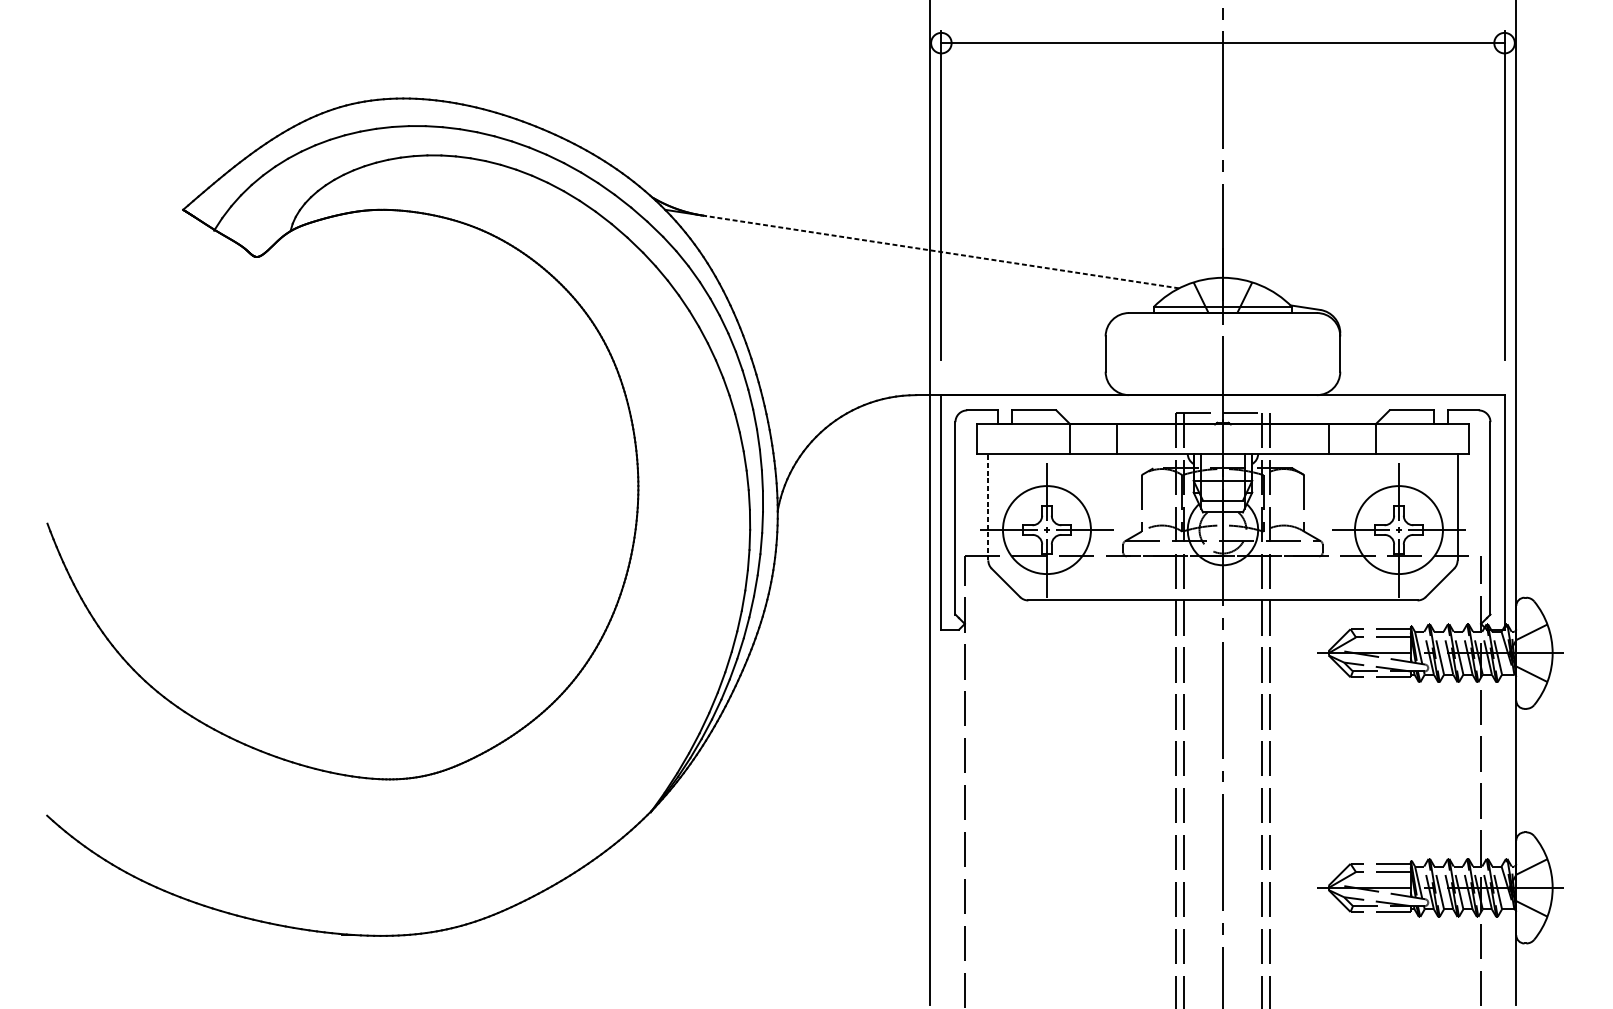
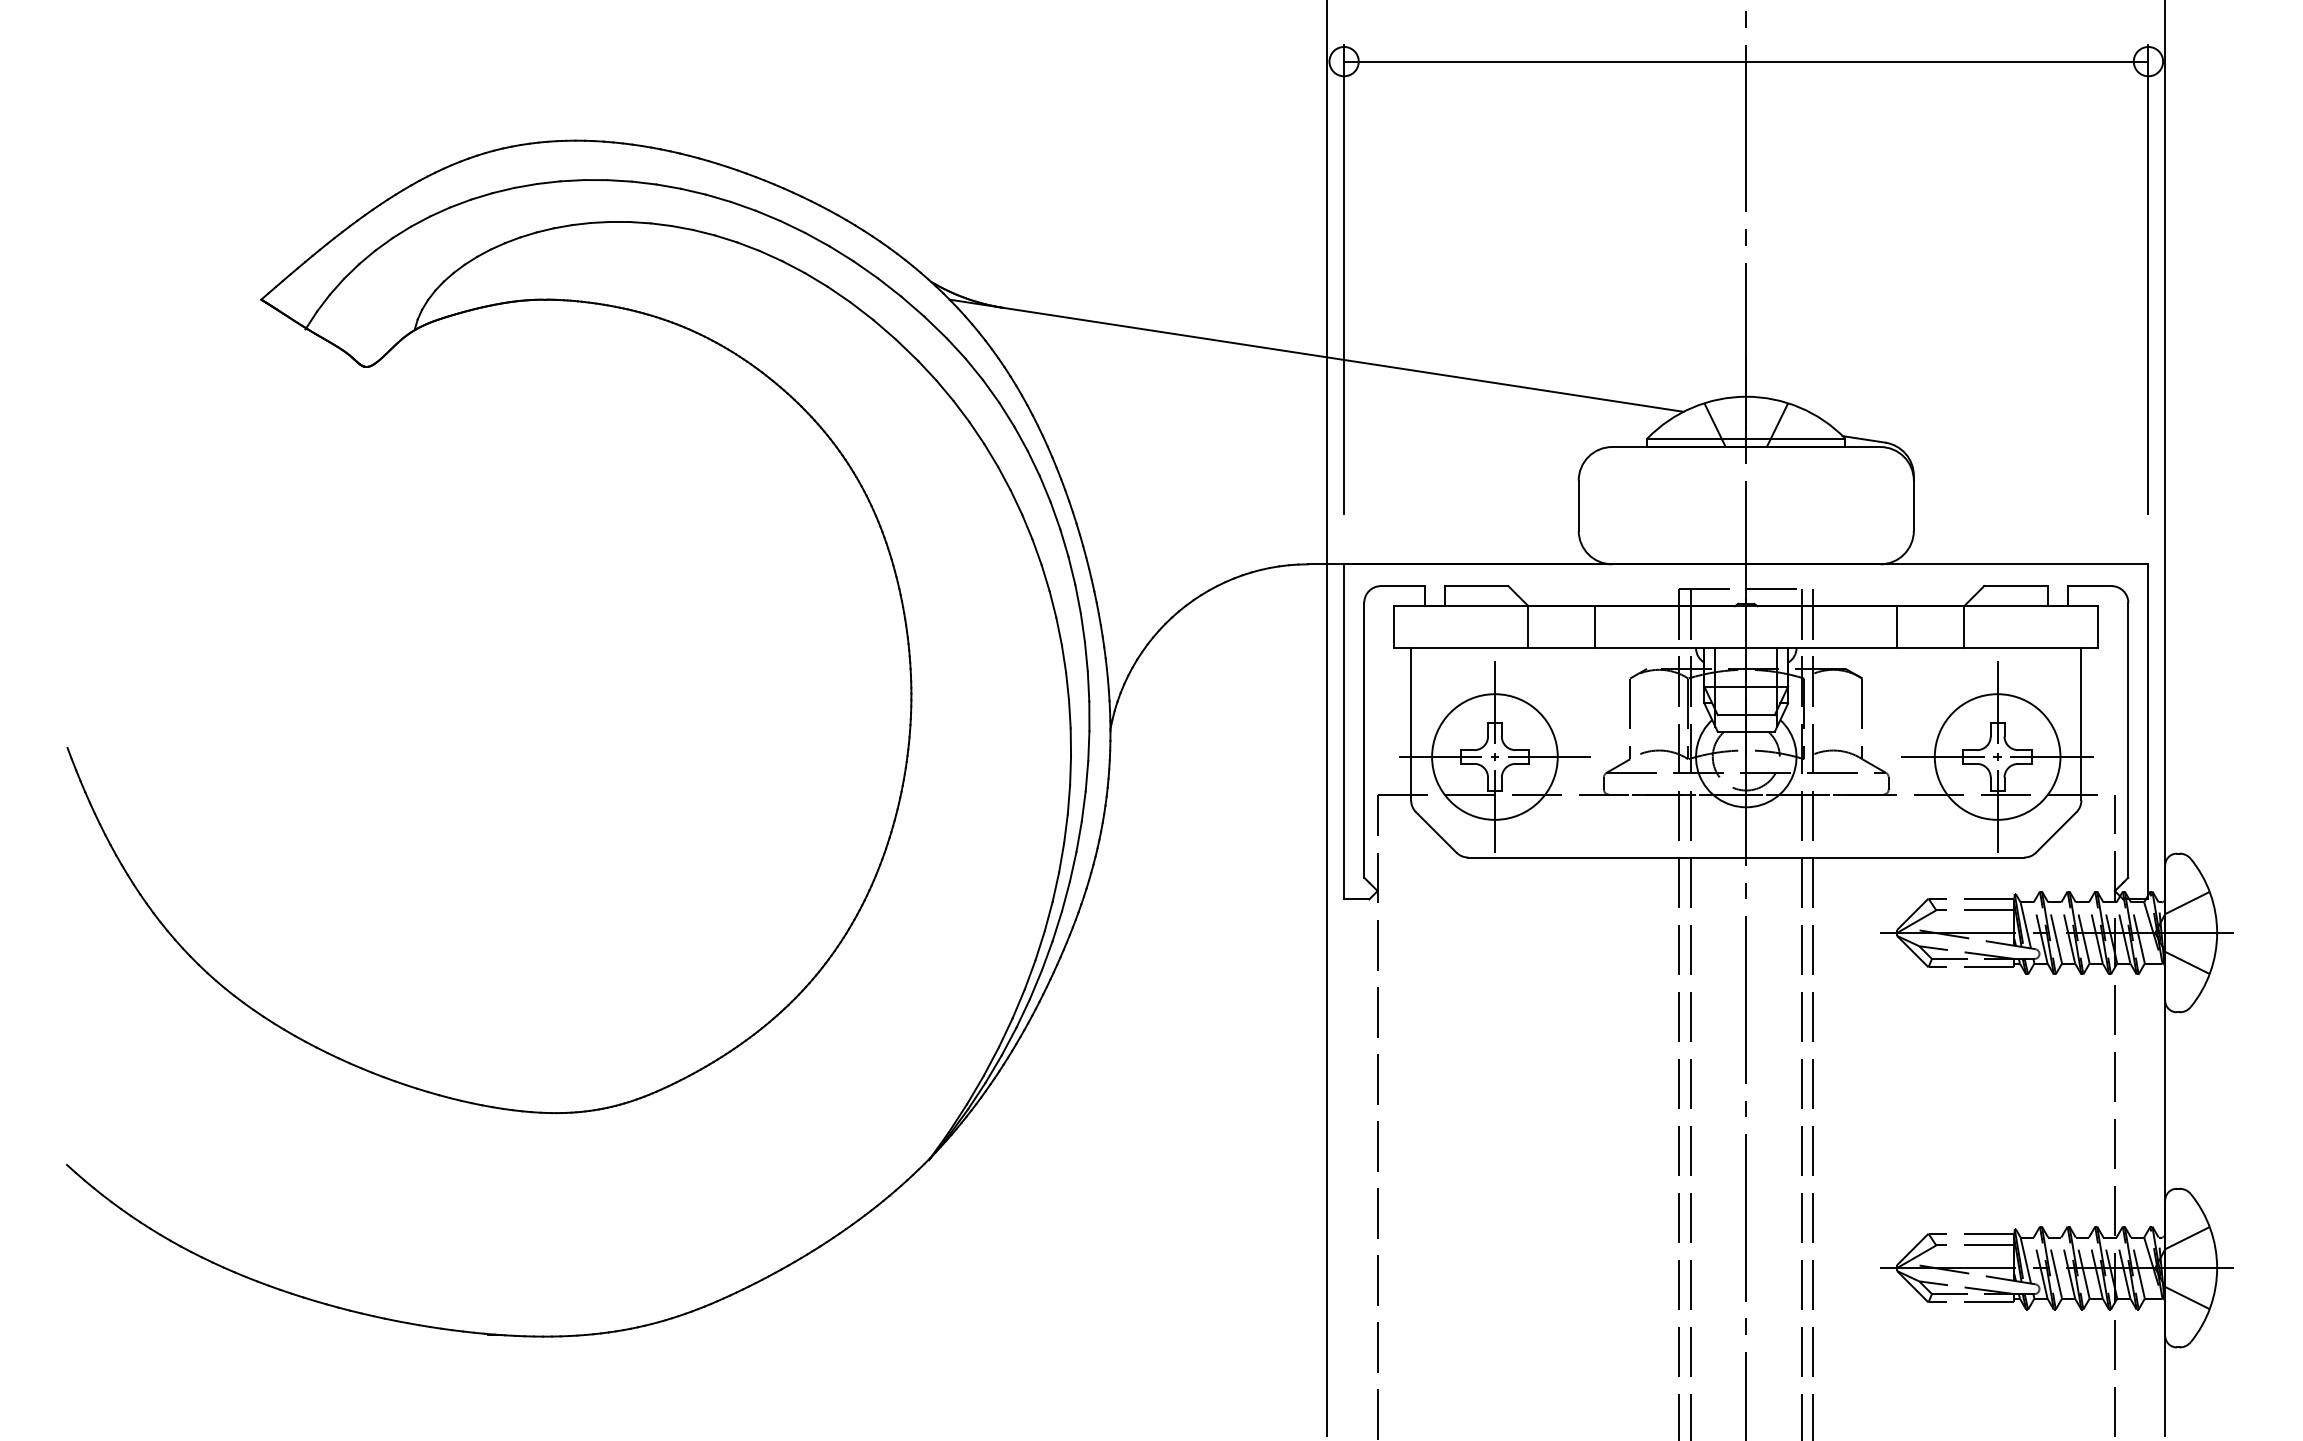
line: (940, 251) -> (1343, 359), dashed -> solid
line: (988, 506) -> (1411, 723), dashed -> solid

